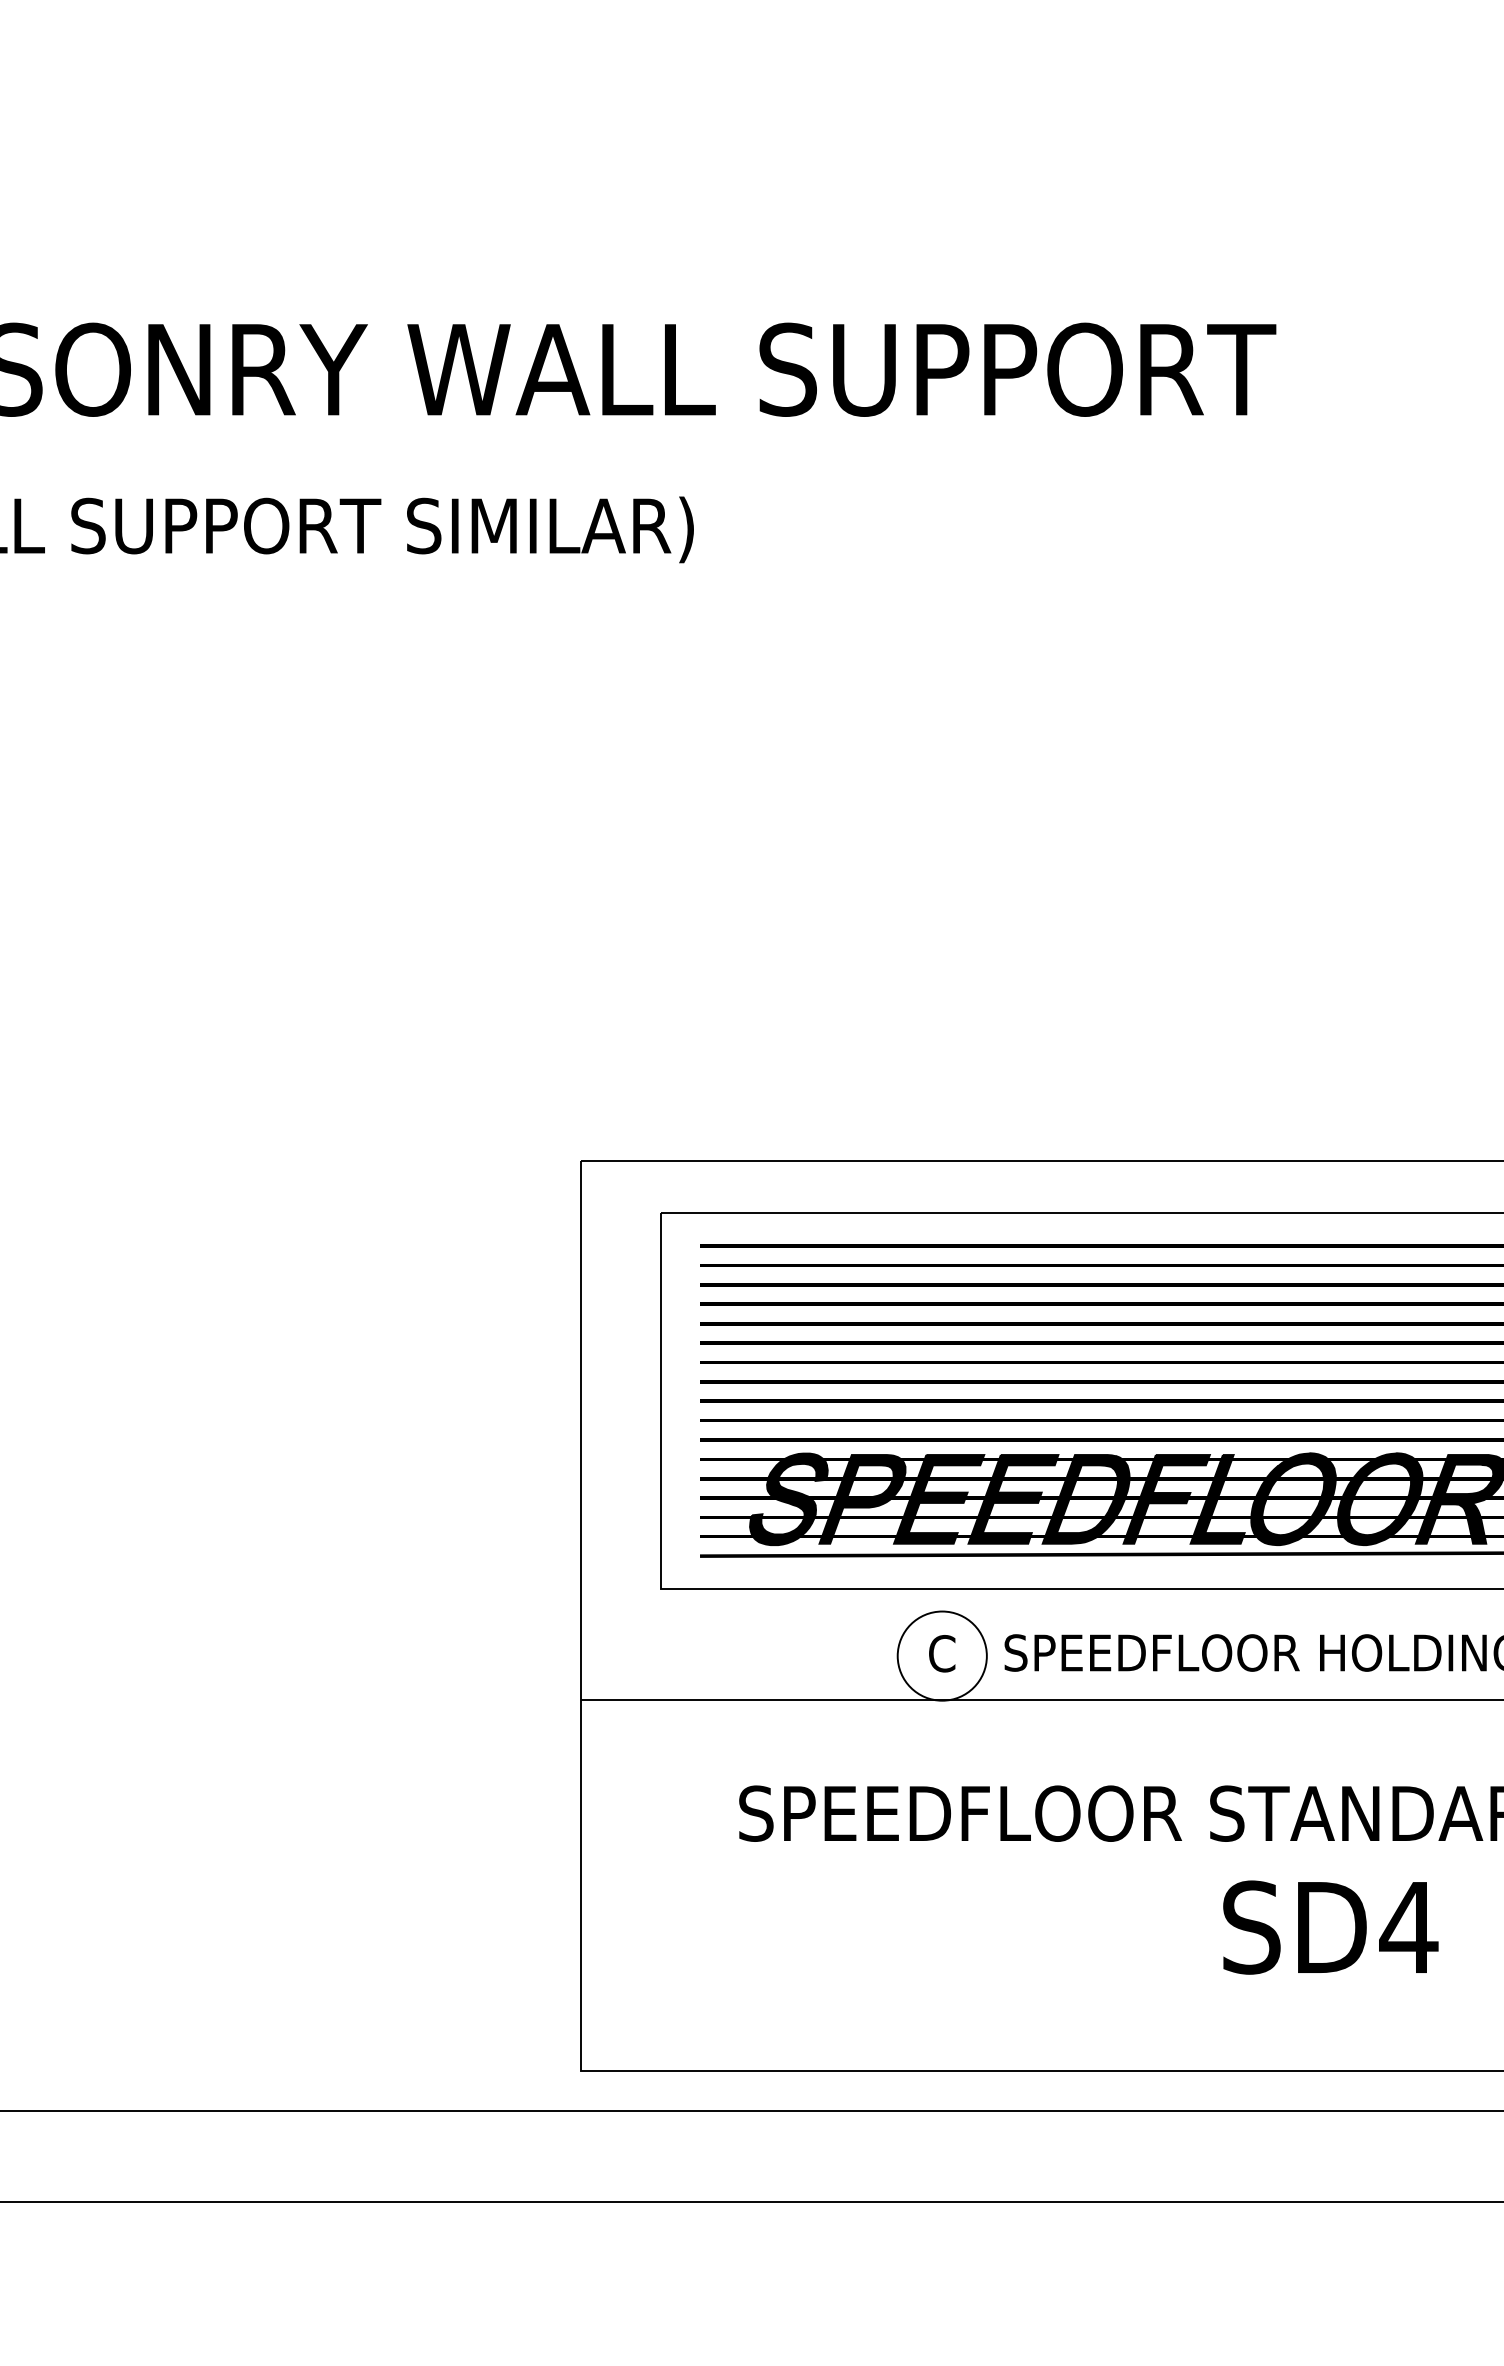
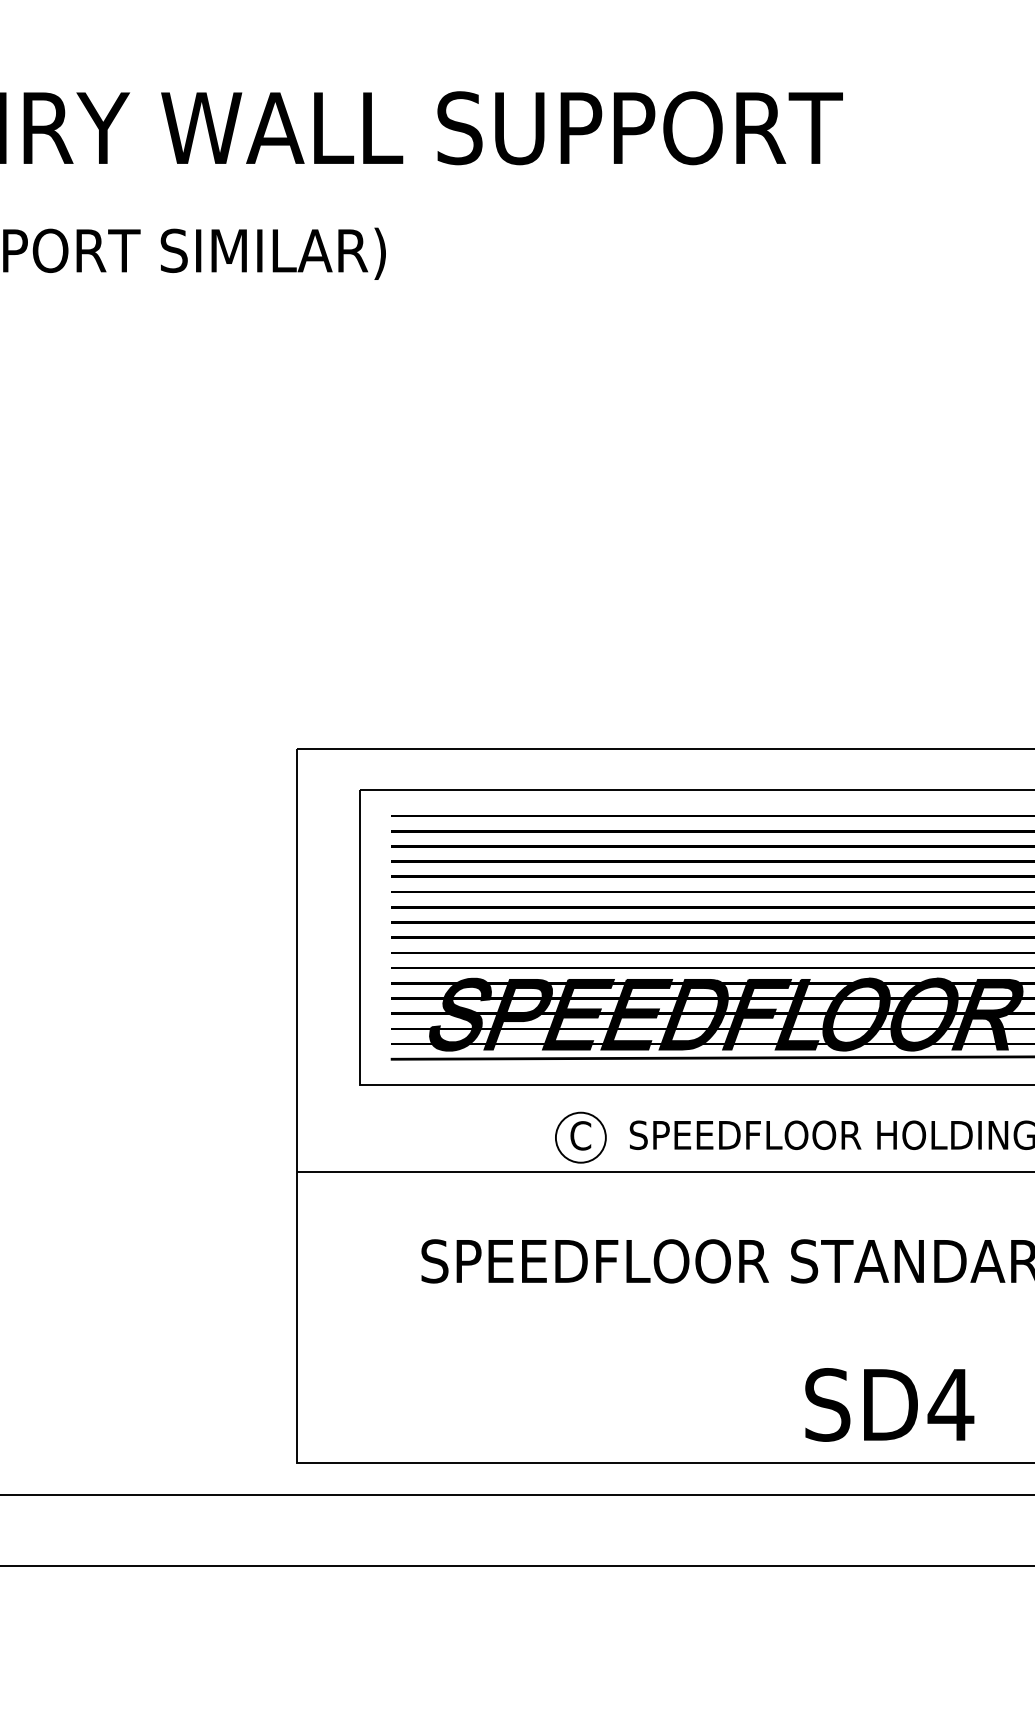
circle: (942, 1655) -> (581, 1137), size x0.71
text: (1330, 1927) -> (889, 1404), moved

